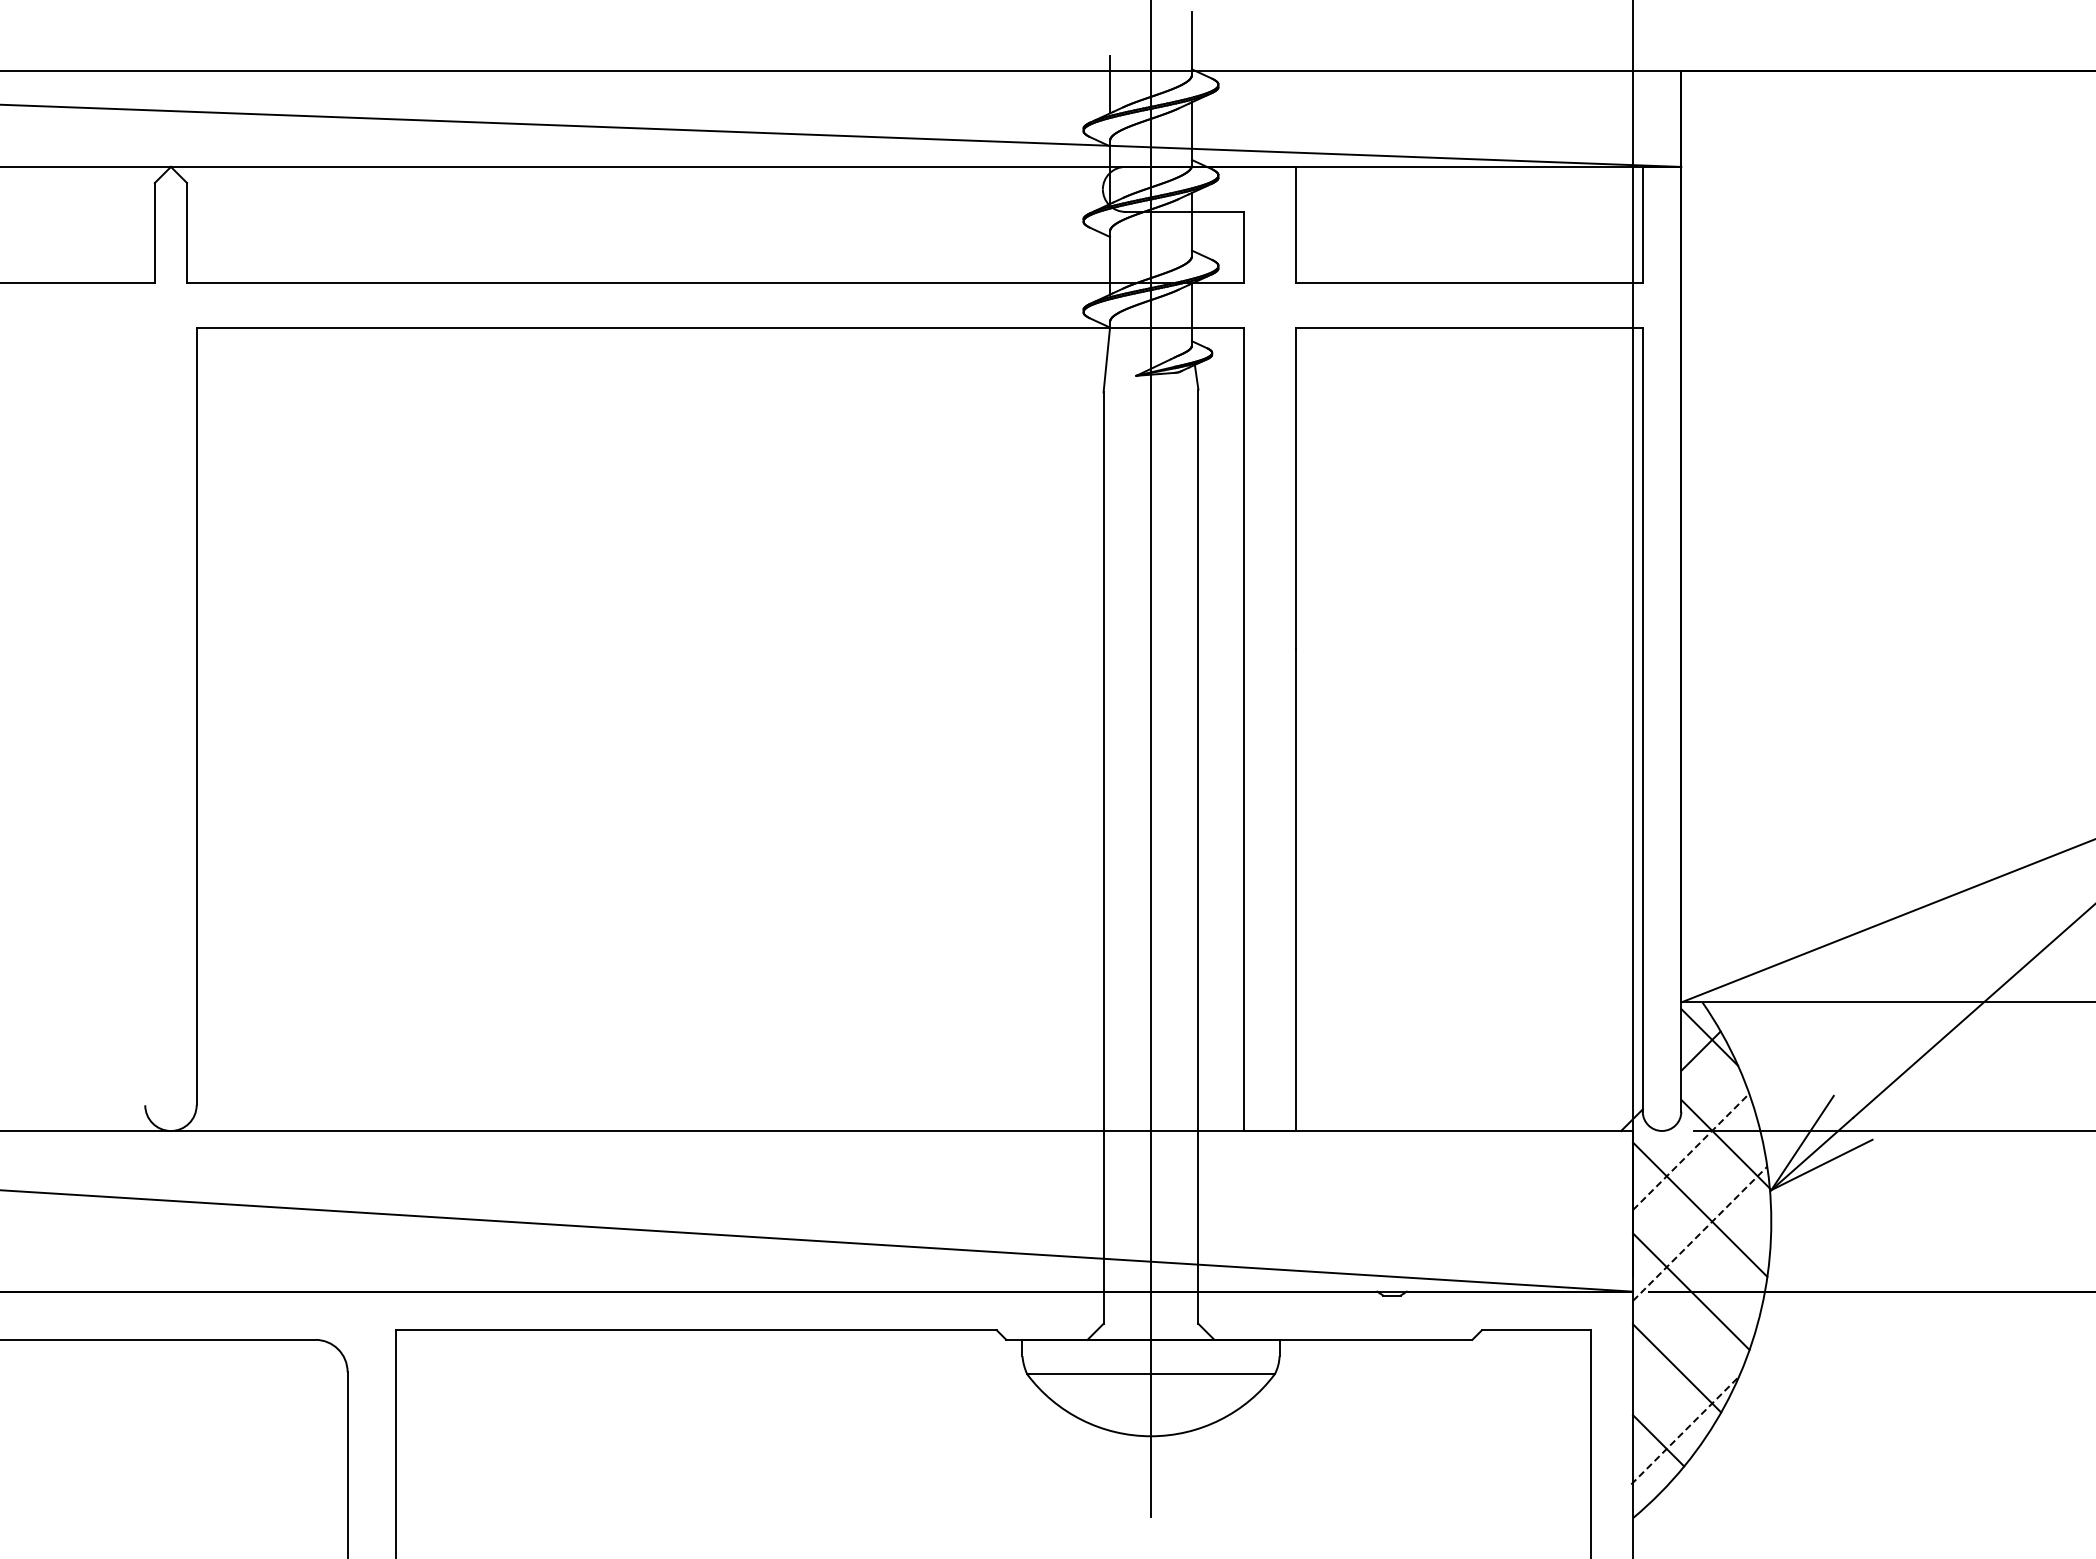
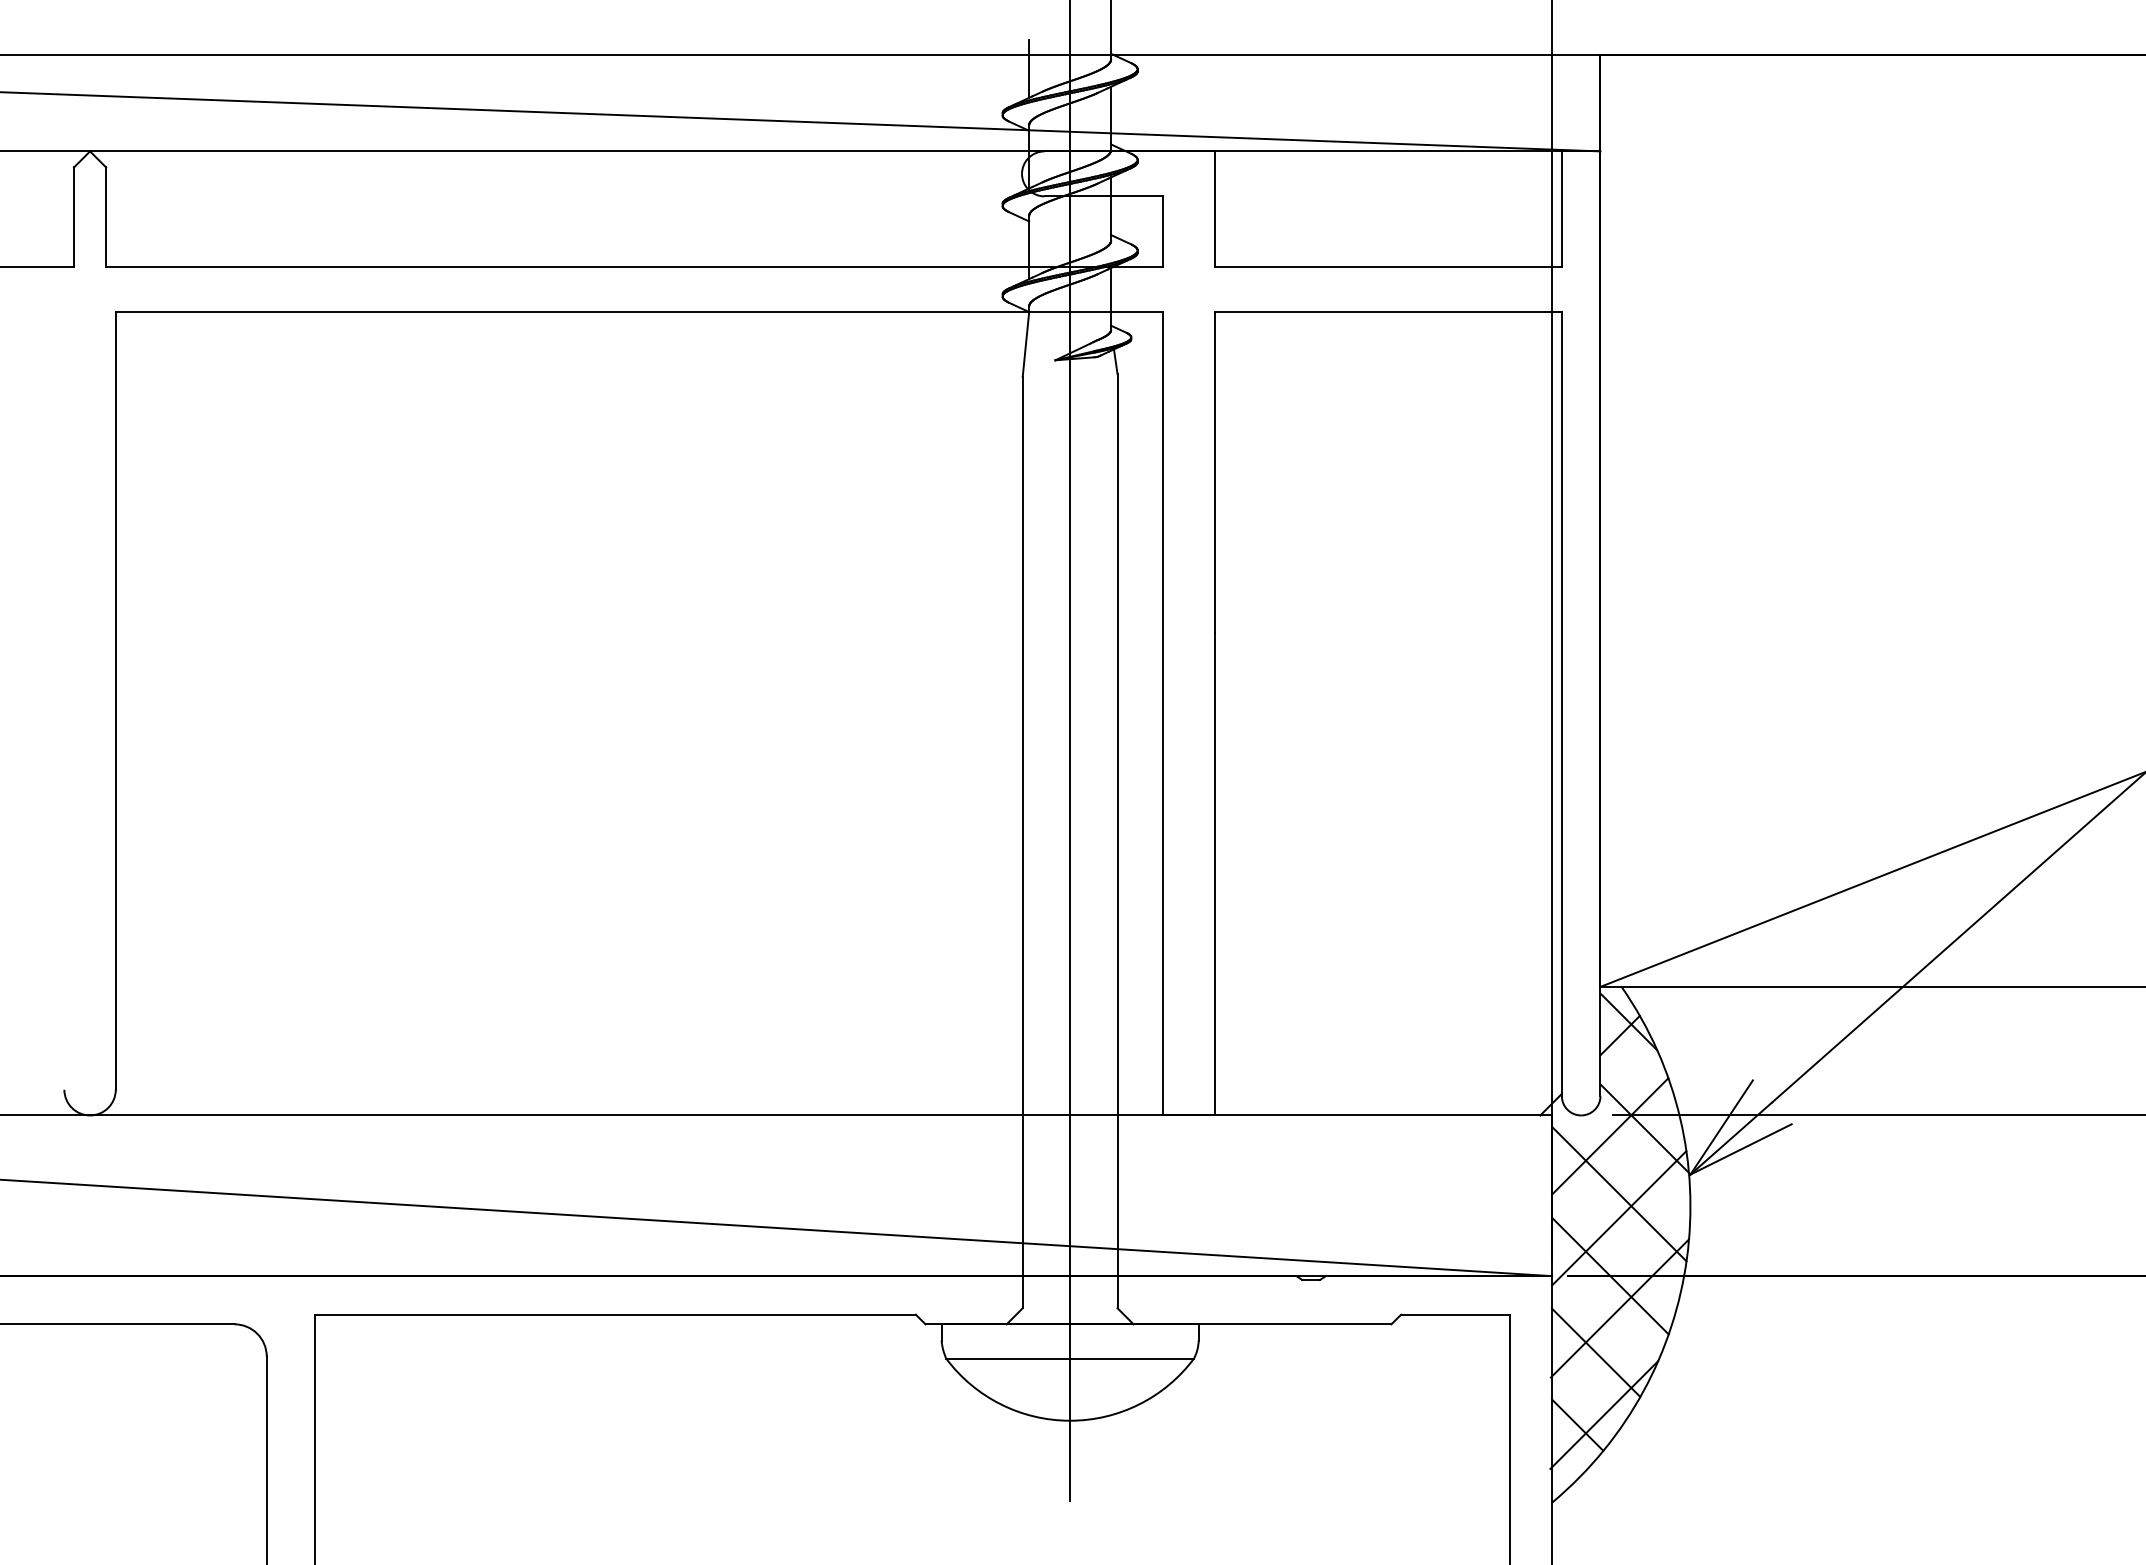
line: (1691, 1152) -> (1610, 1136), dashed -> solid
line: (1700, 1234) -> (1619, 1218), dashed -> solid
line: (1700, 1324) -> (1619, 1308), added
line: (1685, 1430) -> (1604, 1414), dashed -> solid

